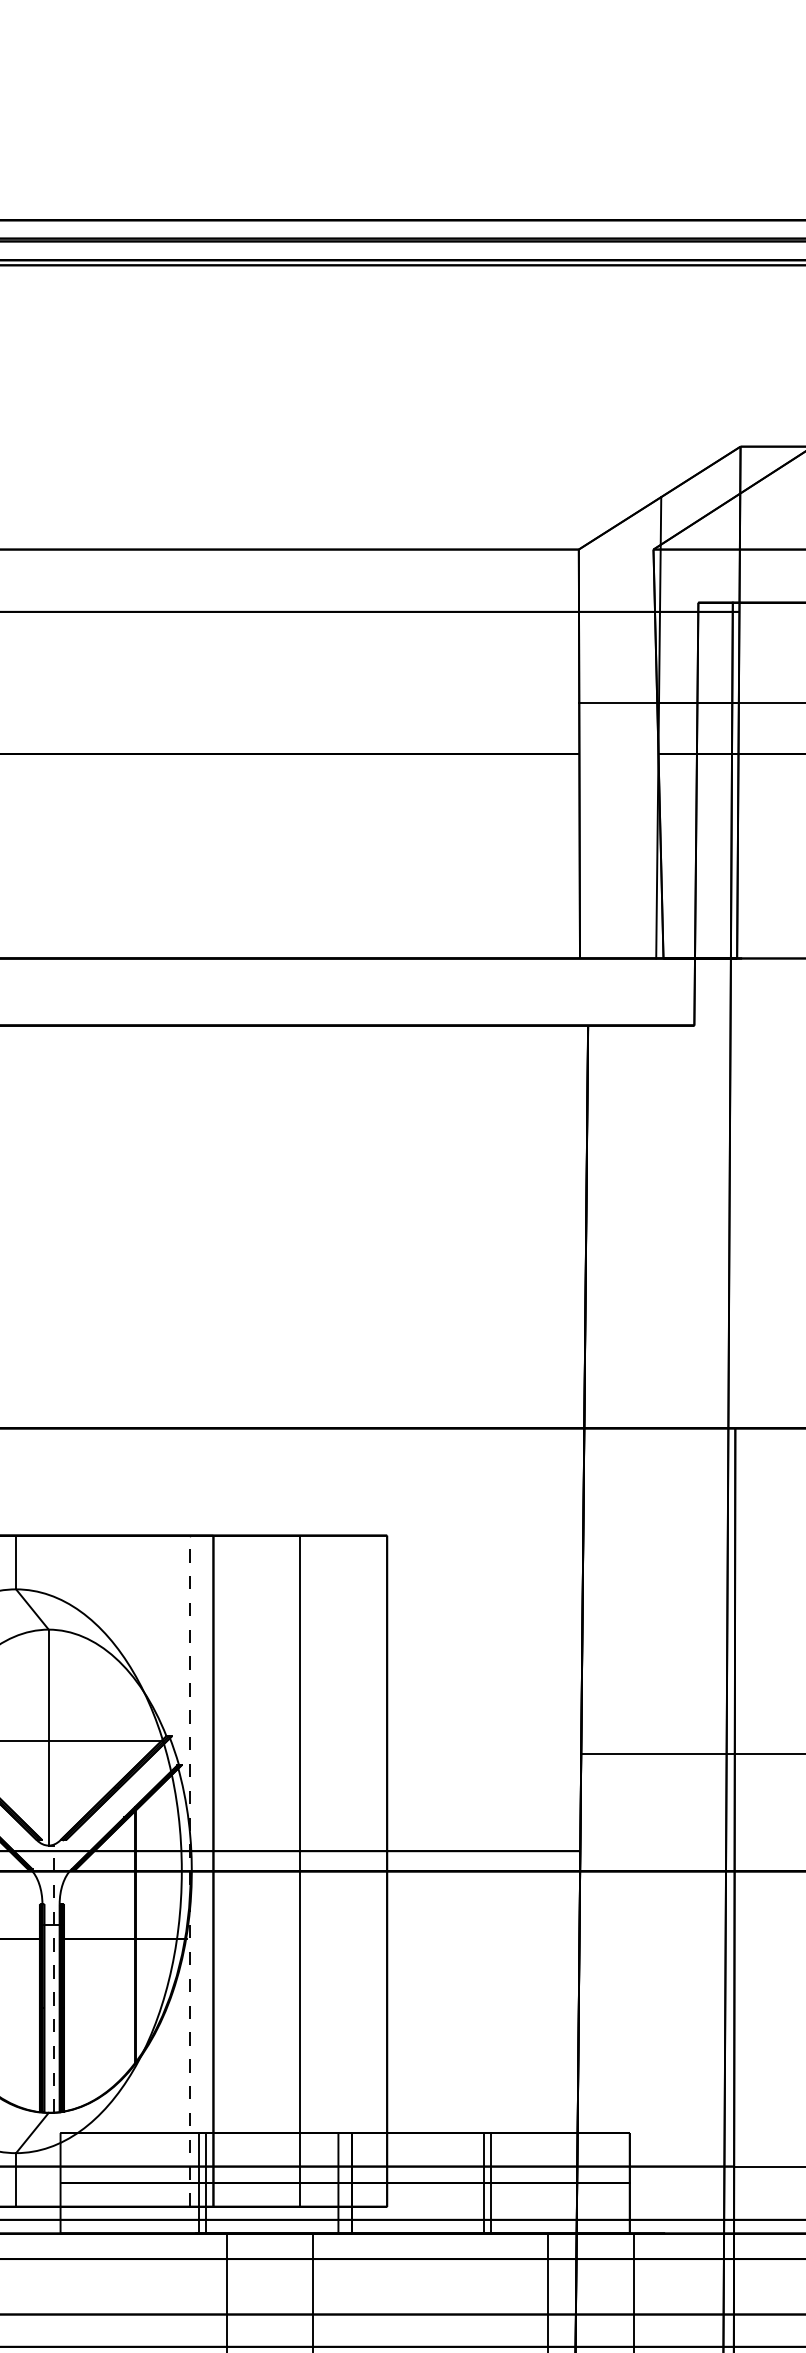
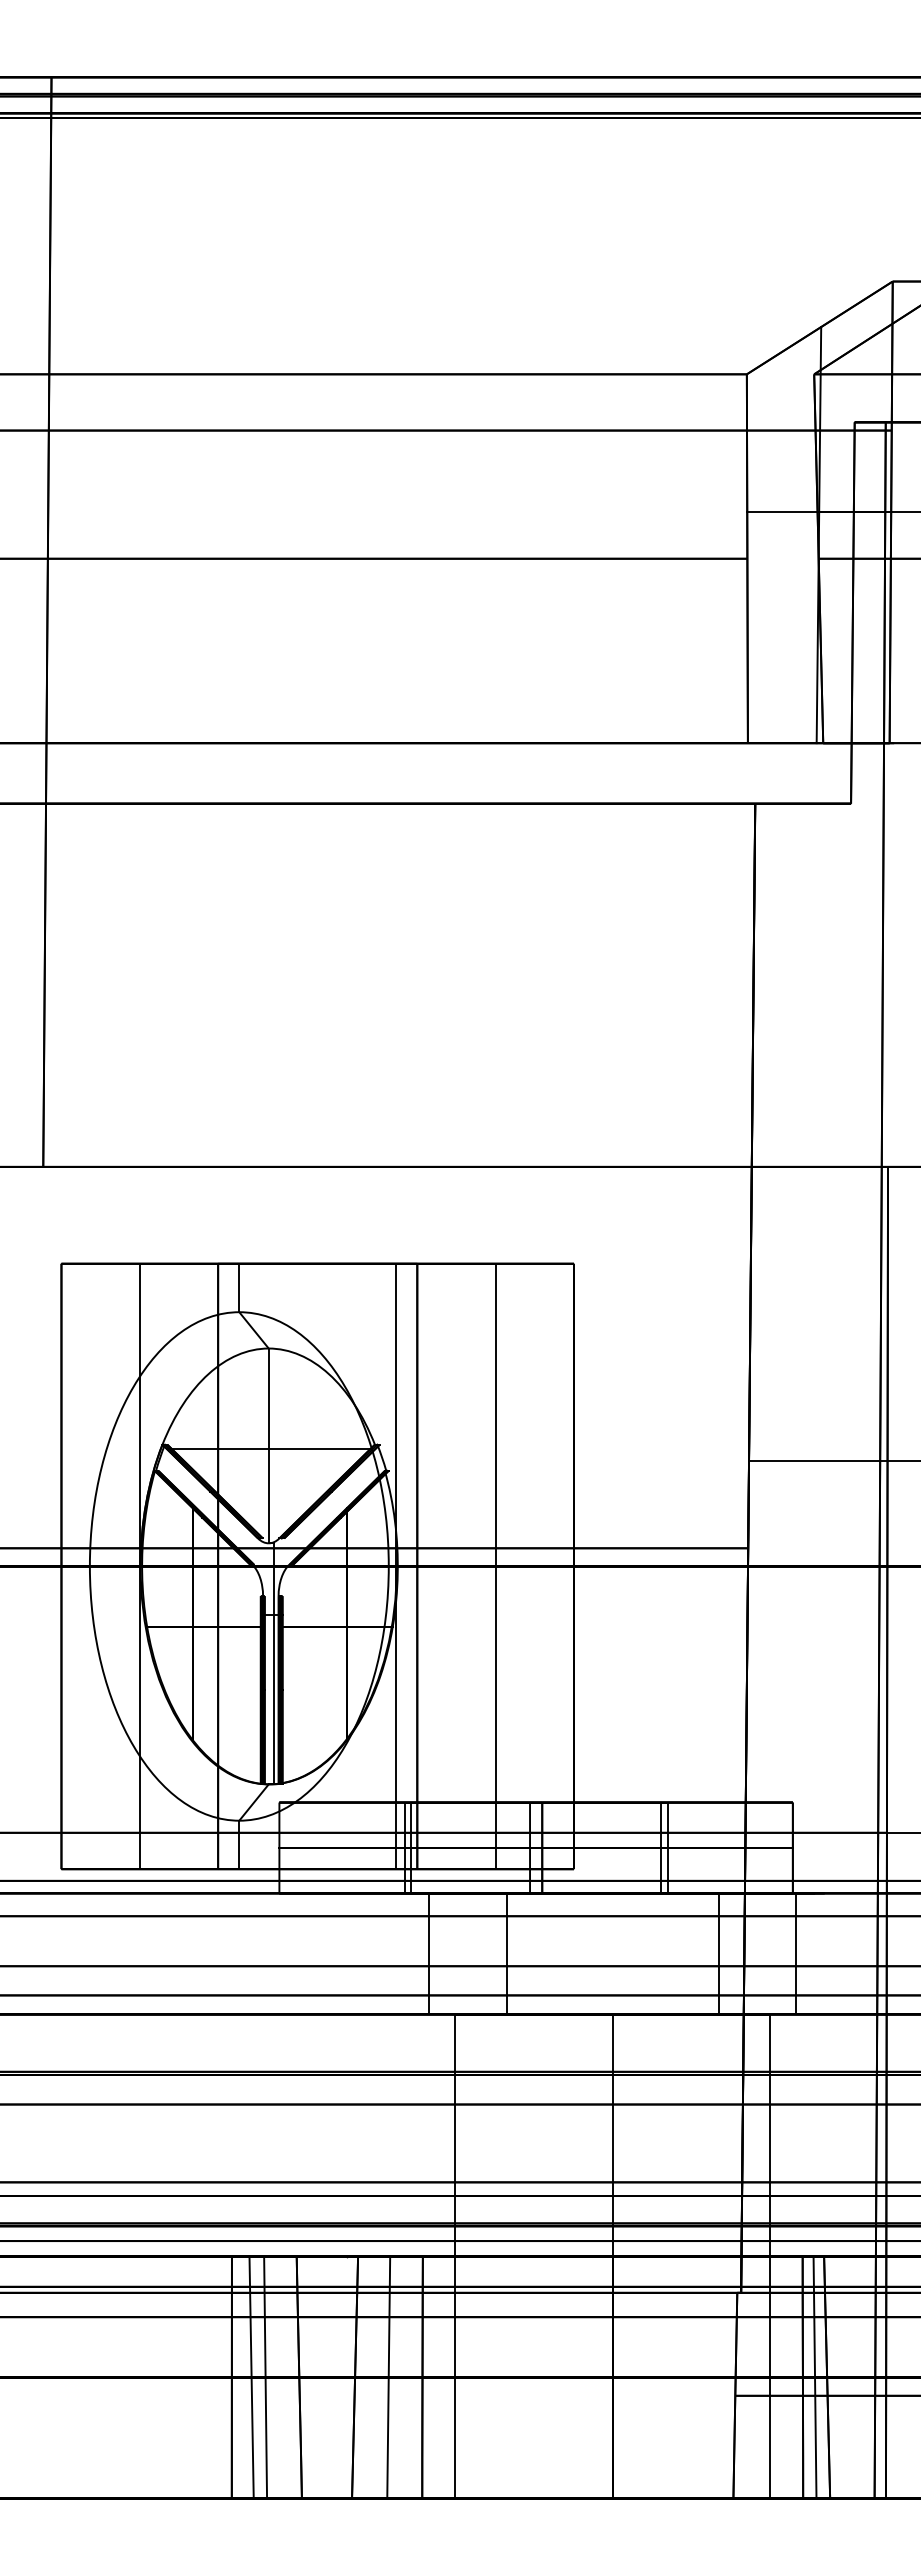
line: (190, 1871) -> (396, 1566), dashed -> solid
line: (54, 1978) -> (273, 1663), dashed -> solid

